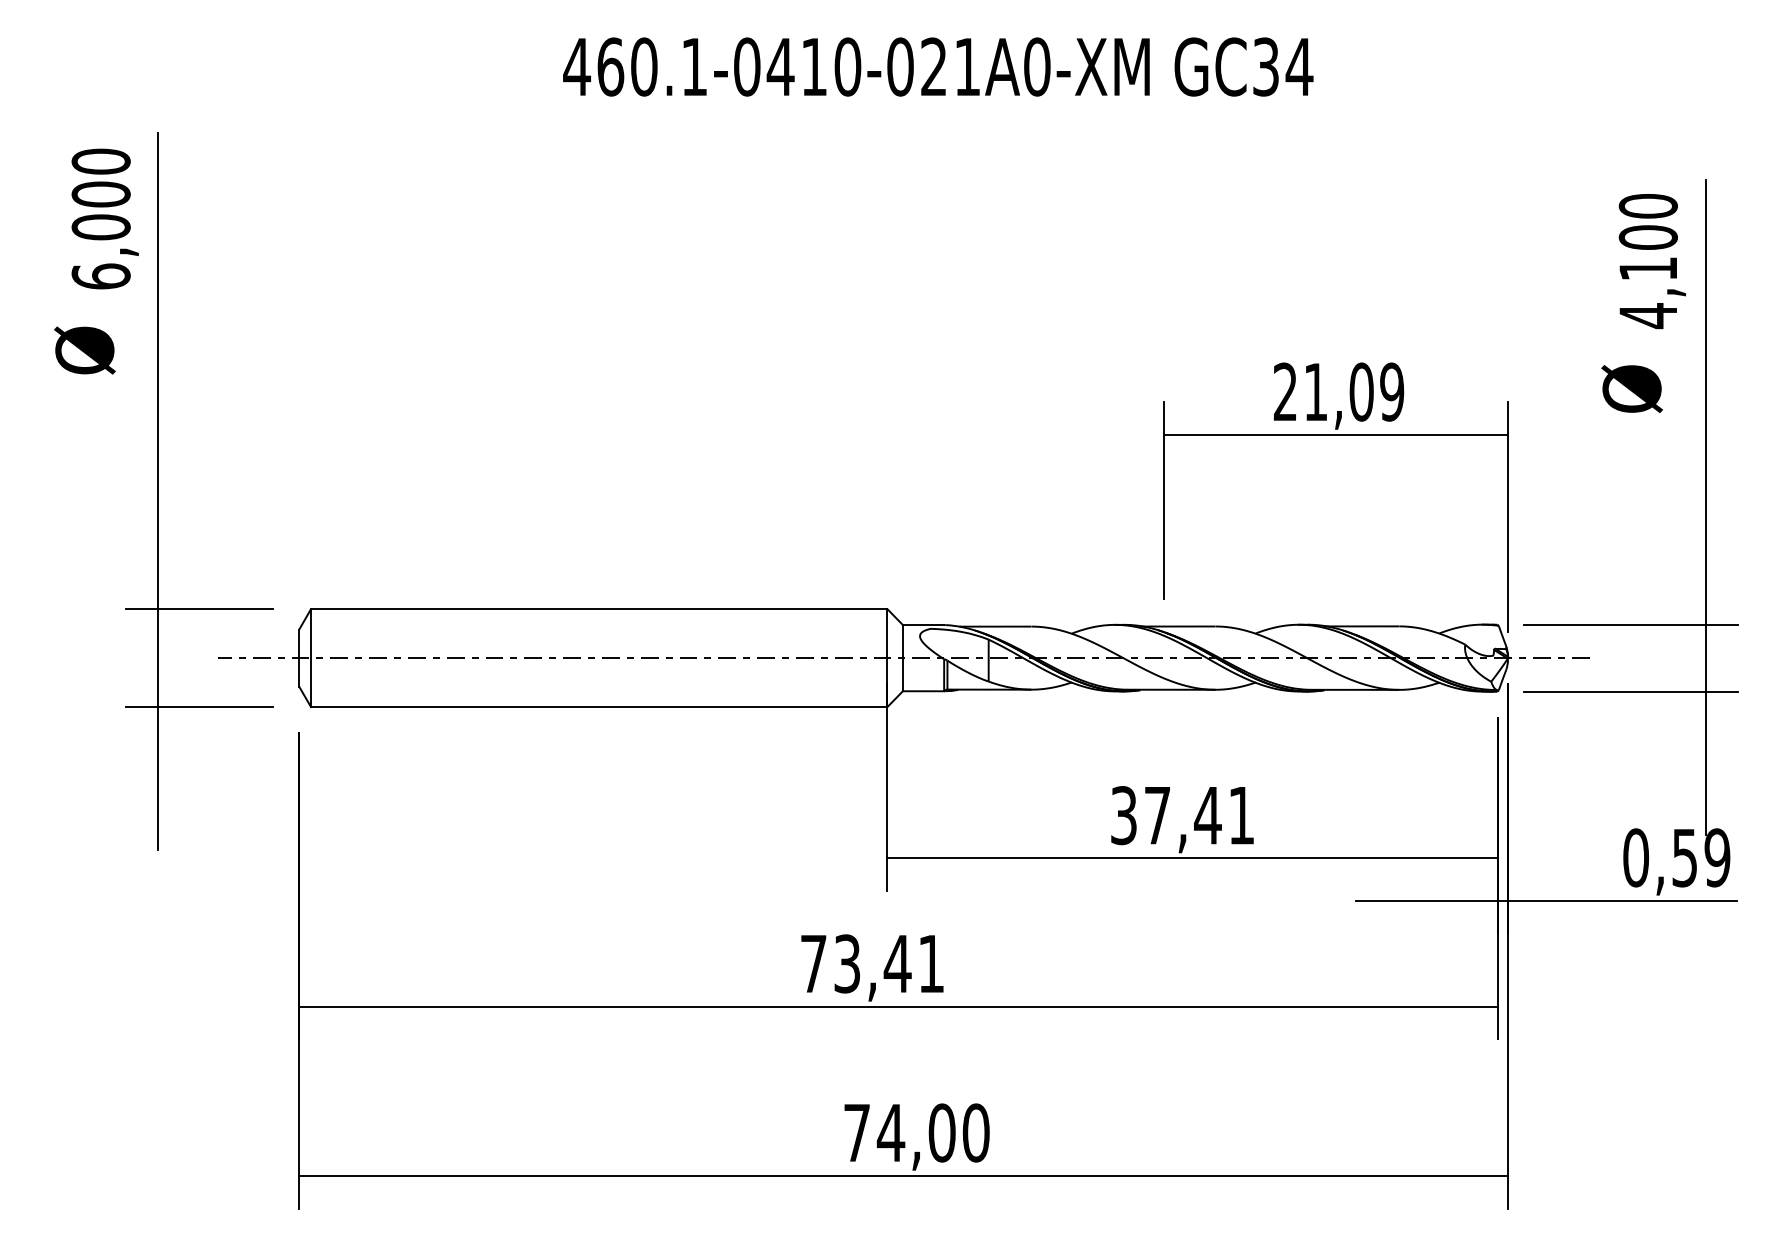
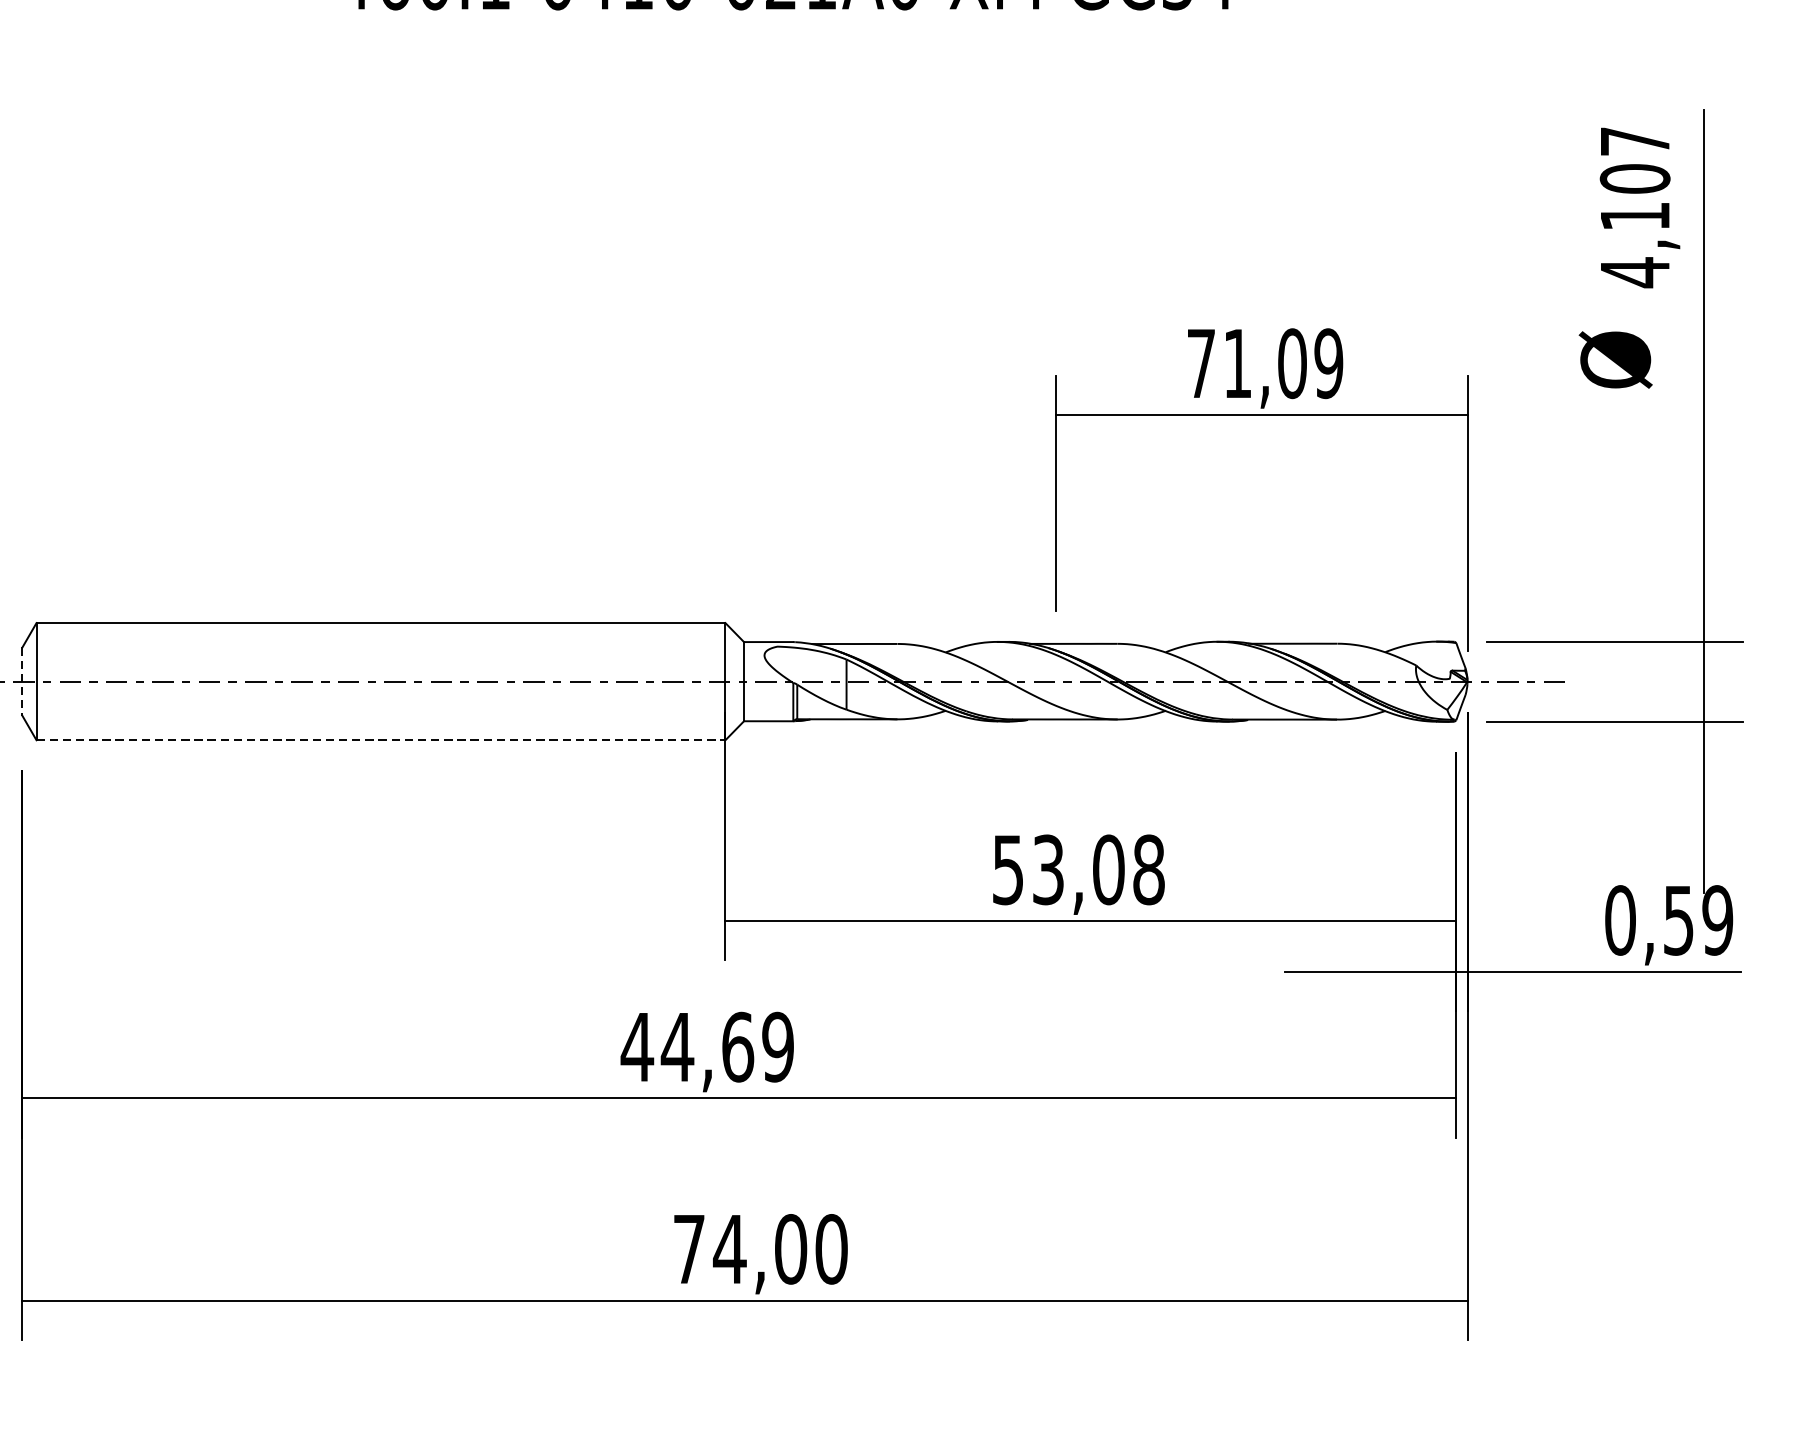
text: (1647, 205) -> (1634, 140), 4,100 -> 4,107
text: (1284, 391) -> (1200, 362), 21,09 -> 71,09
line: (299, 658) -> (22, 682), solid -> dashed
line: (599, 707) -> (381, 740), solid -> dashed
text: (1182, 815) -> (1078, 869), 37,41 -> 53,08
text: (871, 963) -> (706, 1046), 73,41 -> 44,69

